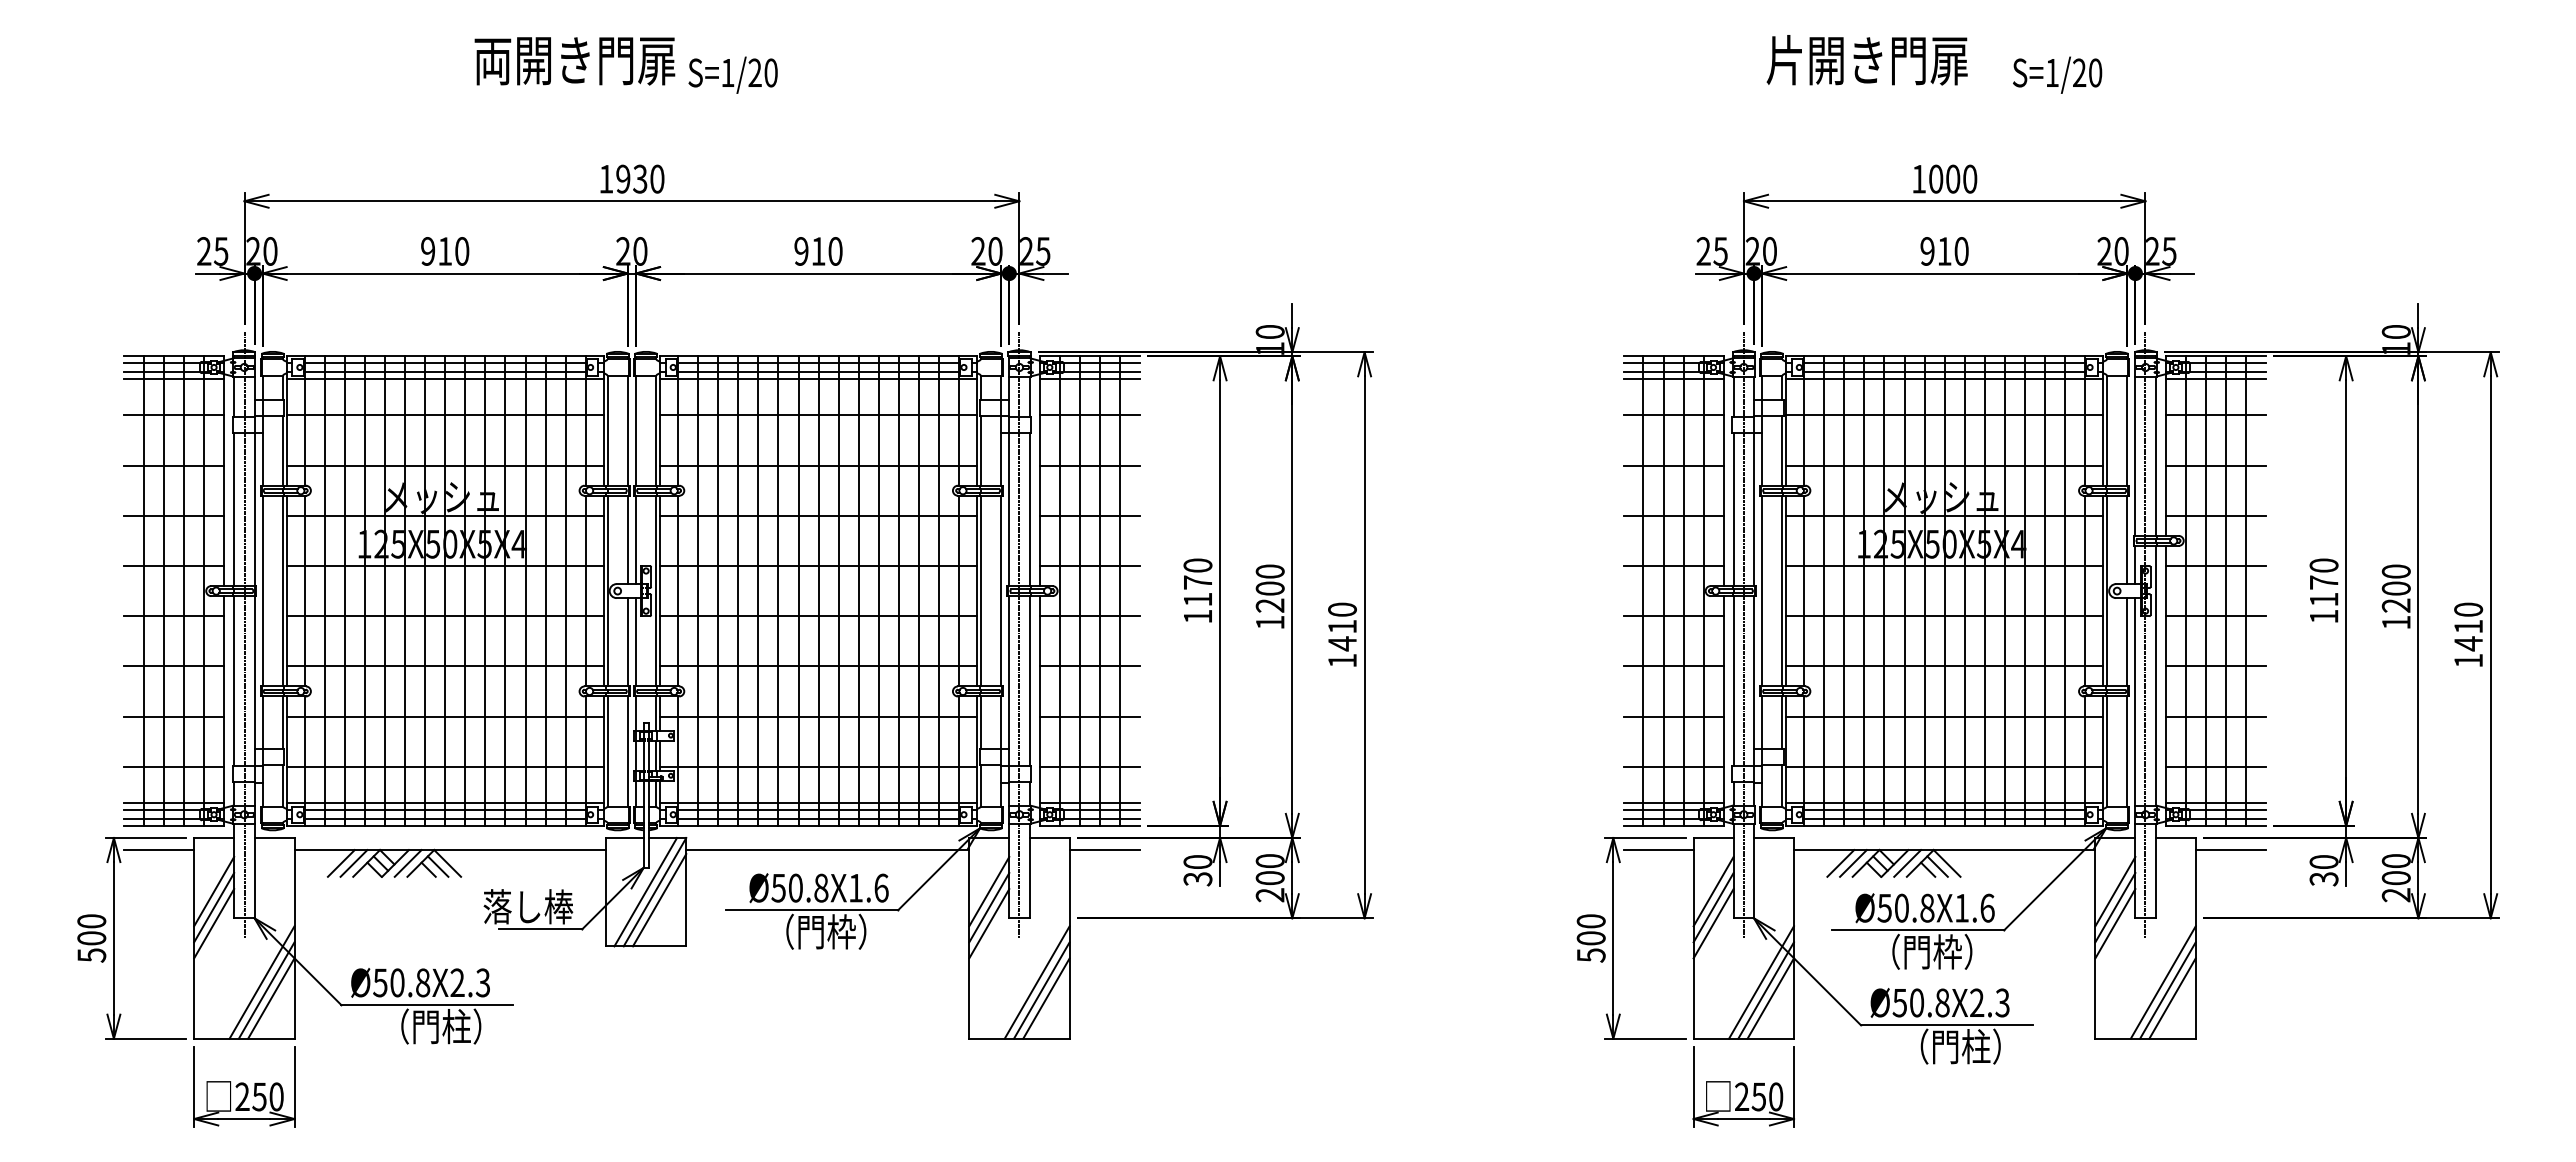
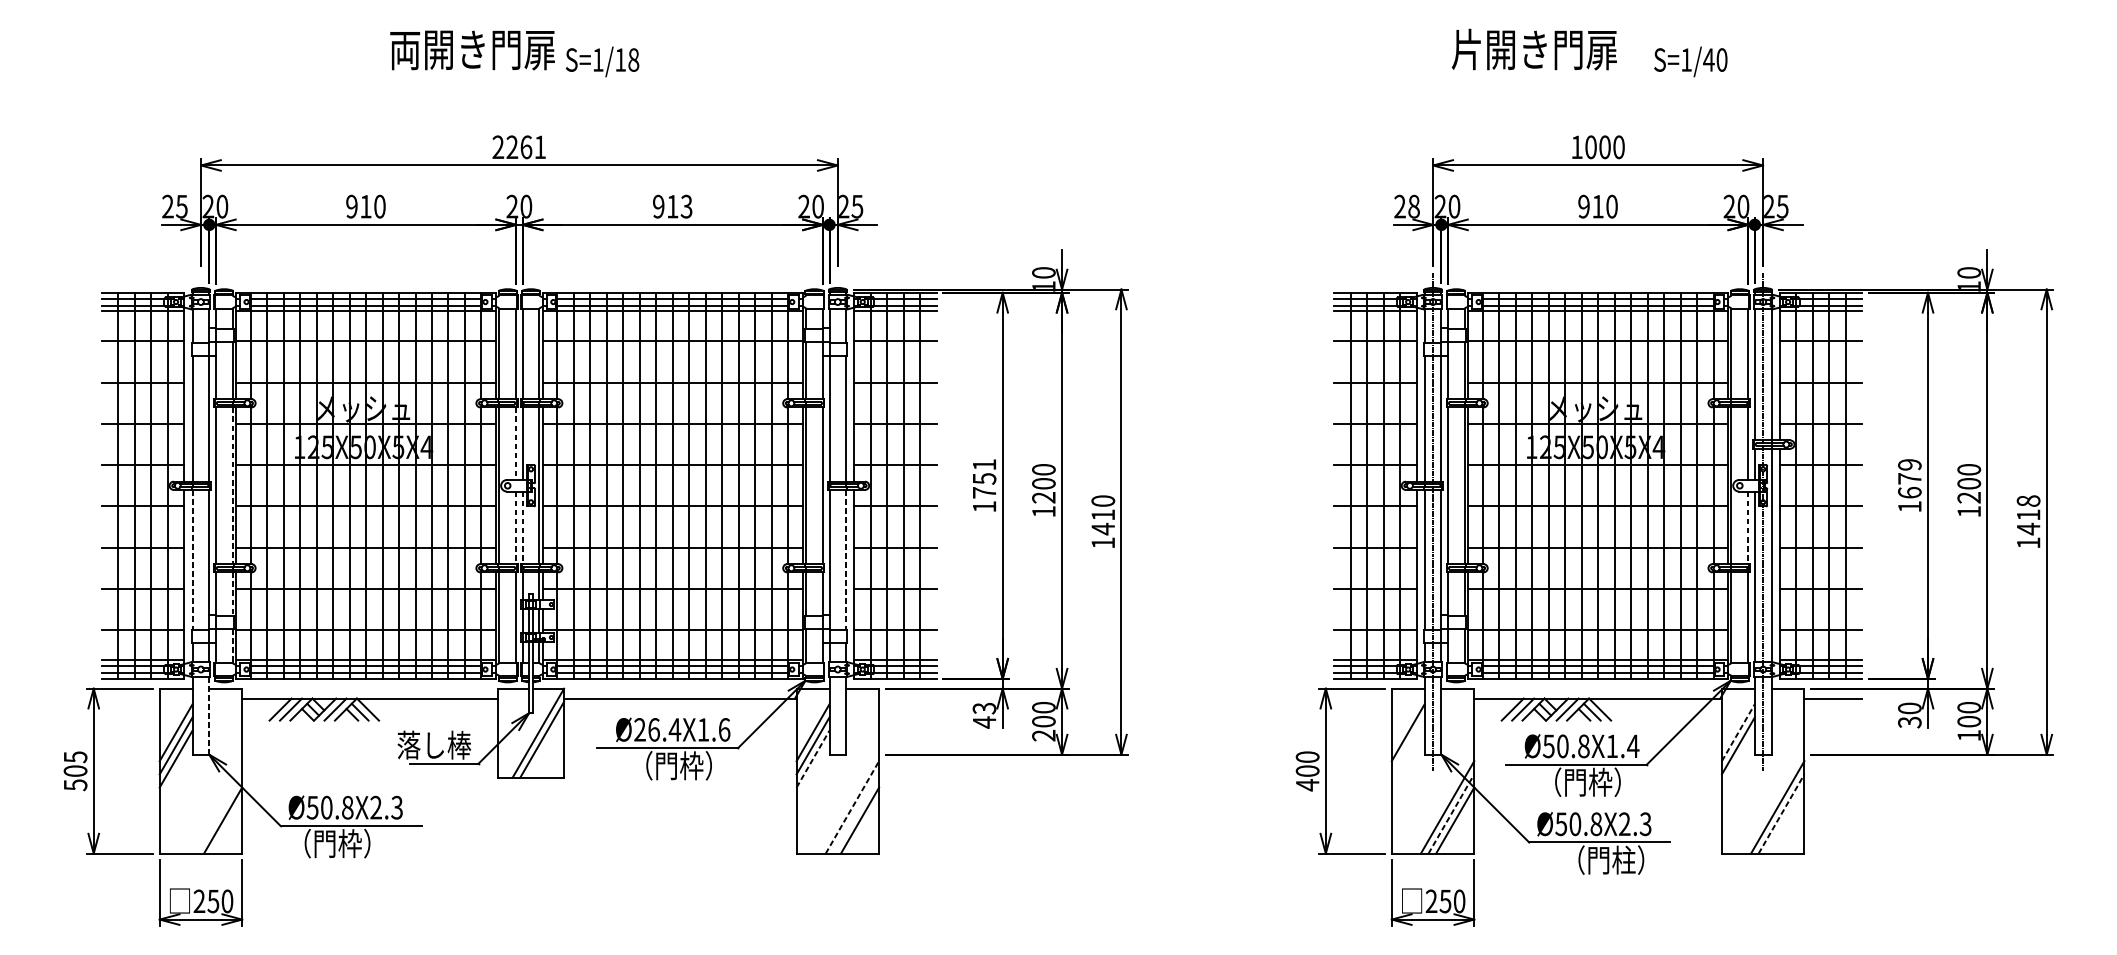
text: (762, 72) -> (626, 59), S=1/20 -> S=1/18
text: (2079, 72) -> (1708, 59), S=1/20 -> S=1/40
text: (631, 178) -> (519, 146), 1930 -> 2261
text: (835, 251) -> (686, 206), 910 -> 913
text: (1720, 251) -> (1413, 206), 25 -> 28
line: (627, 540) -> (515, 444), solid -> dashed
text: (1197, 582) -> (984, 478), 1170 -> 1751
text: (2323, 582) -> (1909, 478), 1170 -> 1679
line: (282, 591) -> (232, 486), solid -> dashed
text: (2468, 609) -> (2028, 500), 1410 -> 1418
line: (244, 635) -> (201, 522), removed
line: (1019, 635) -> (837, 522), removed
line: (627, 642) -> (515, 528), solid -> dashed
line: (635, 642) -> (522, 528), solid -> dashed
line: (2127, 642) -> (1748, 528), solid -> dashed
line: (234, 681) -> (192, 560), solid -> dashed
line: (1029, 681) -> (846, 560), solid -> dashed
line: (282, 723) -> (232, 594), solid -> dashed
line: (282, 786) -> (232, 646), solid -> dashed
line: (159, 850) -> (131, 698), removed
line: (1104, 850) -> (907, 698), removed
line: (1658, 850) -> (1362, 698), removed
text: (1197, 870) -> (984, 715), 30 -> 43
line: (254, 871) -> (209, 716), solid -> dashed
text: (799, 887) -> (657, 729), Ø50.8X1.6 -> Ø26.4X1.6
line: (2115, 891) -> (1738, 732), solid -> dashed
line: (645, 892) -> (530, 733), removed
text: (2395, 895) -> (1968, 735), 200 -> 100
line: (1713, 907) -> (1408, 745), removed
text: (1987, 907) -> (1633, 745), Ø50.8X1.6 -> Ø50.8X1.4
text: (91, 921) -> (75, 757), 500 -> 505
line: (989, 923) -> (813, 758), solid -> dashed
line: (1713, 923) -> (1408, 758), removed
line: (2115, 923) -> (1738, 758), removed
text: (1591, 955) -> (1307, 785), 500 -> 400
line: (261, 982) -> (215, 807), removed
line: (1037, 982) -> (852, 807), solid -> dashed
line: (266, 990) -> (219, 813), removed
line: (1041, 990) -> (855, 813), removed
line: (1766, 990) -> (1451, 813), solid -> dashed
line: (2167, 990) -> (1781, 813), solid -> dashed
line: (2172, 998) -> (1785, 820), removed
text: (425, 1026) -> (349, 843), （門柱） -> （門枠）

